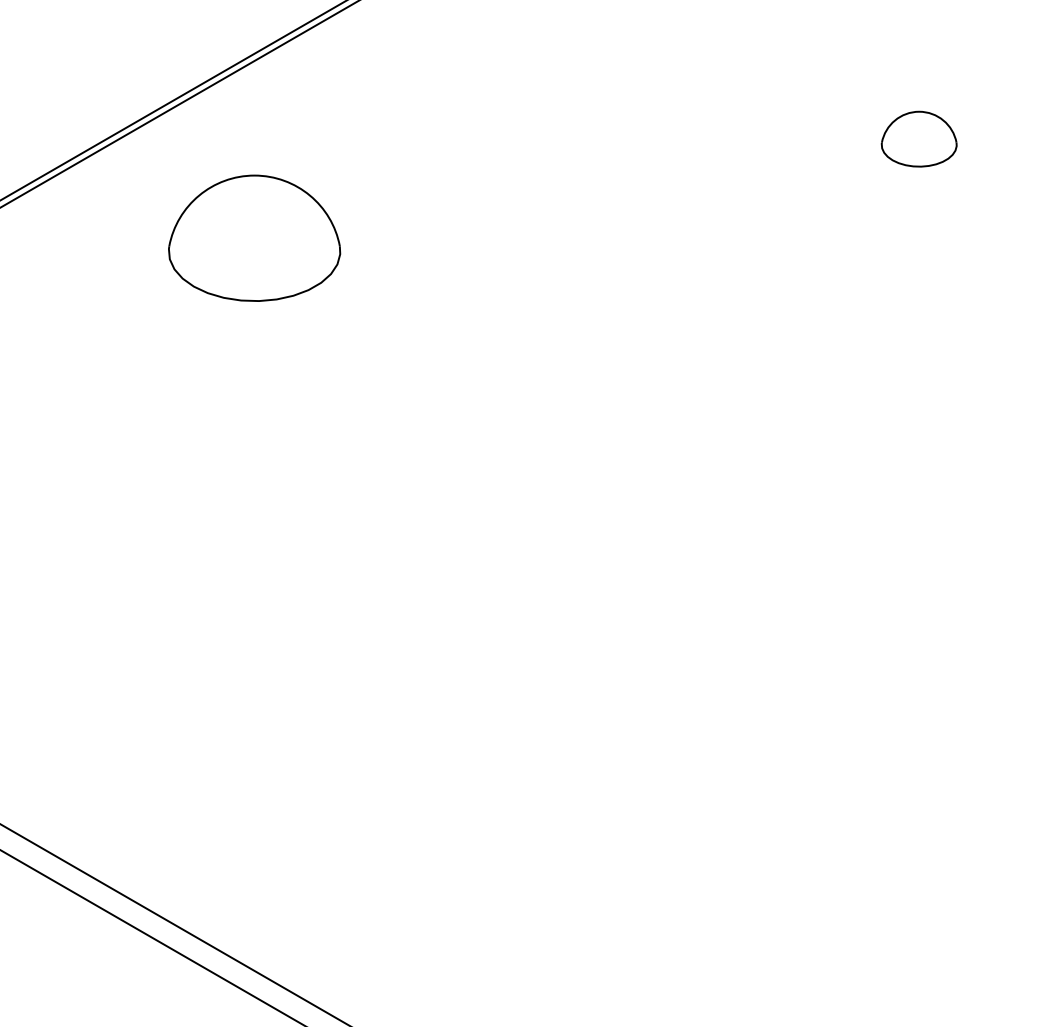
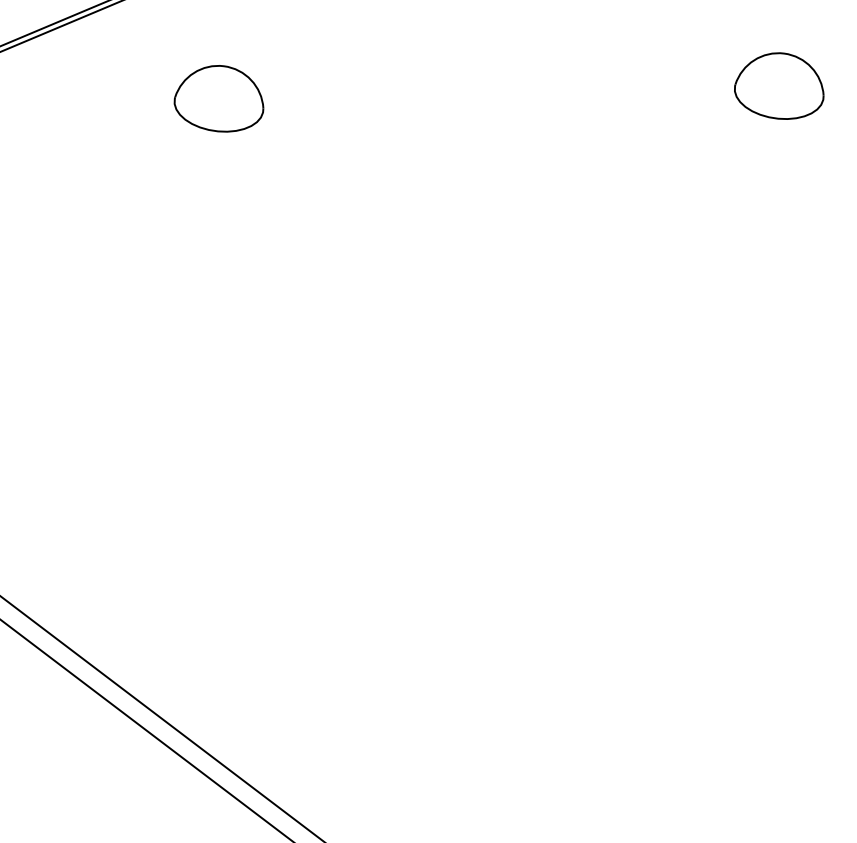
part: (918, 139) -> (779, 86), size x1.43
part: (254, 238) -> (219, 98), size x0.62

